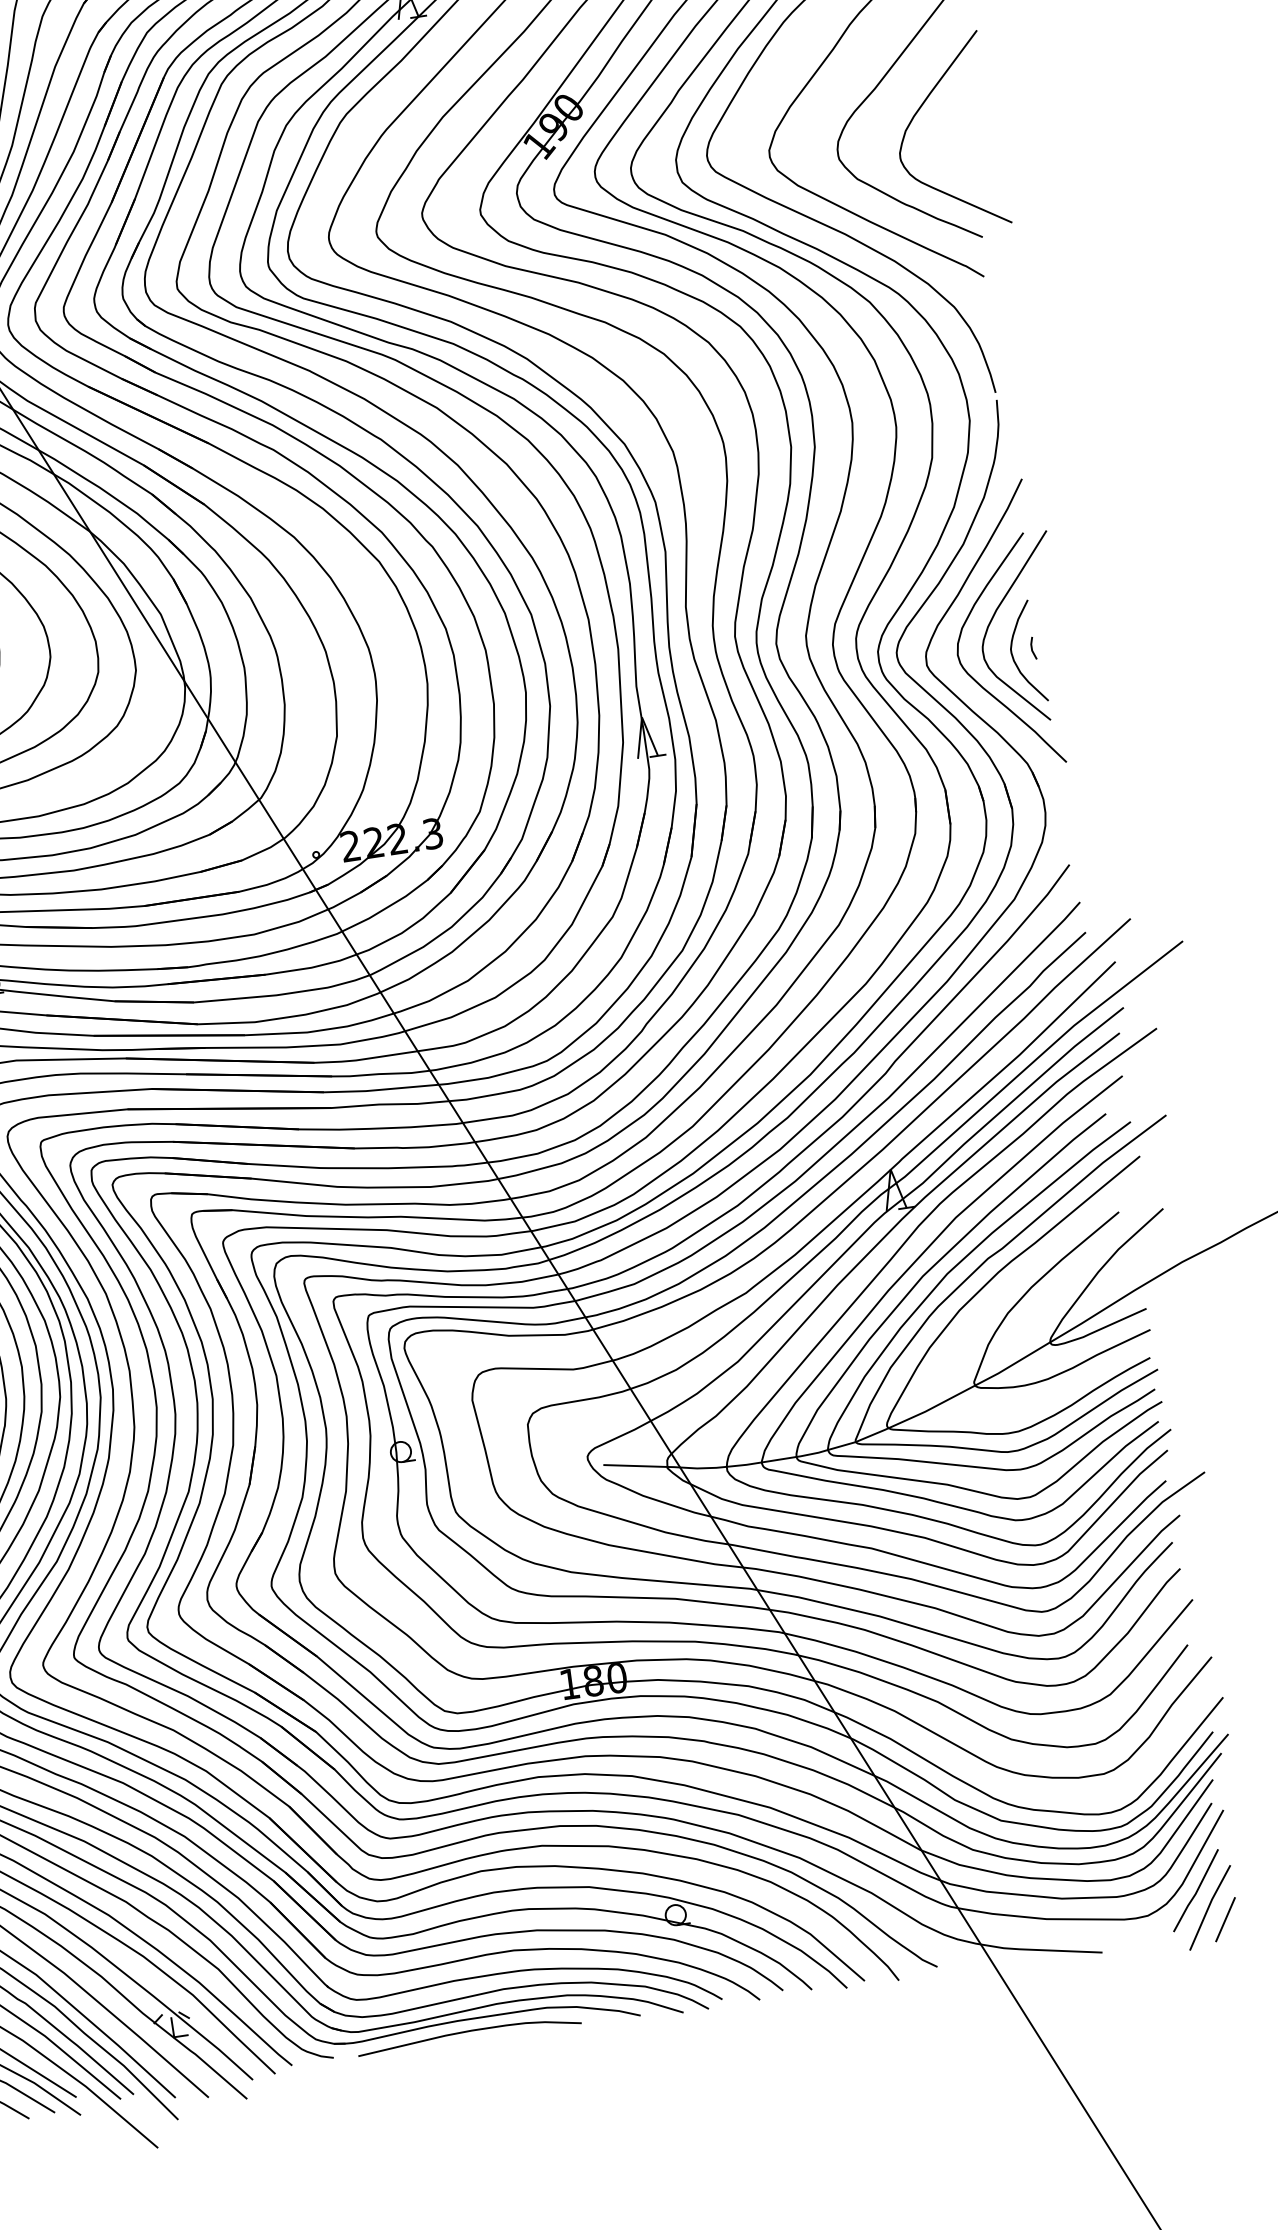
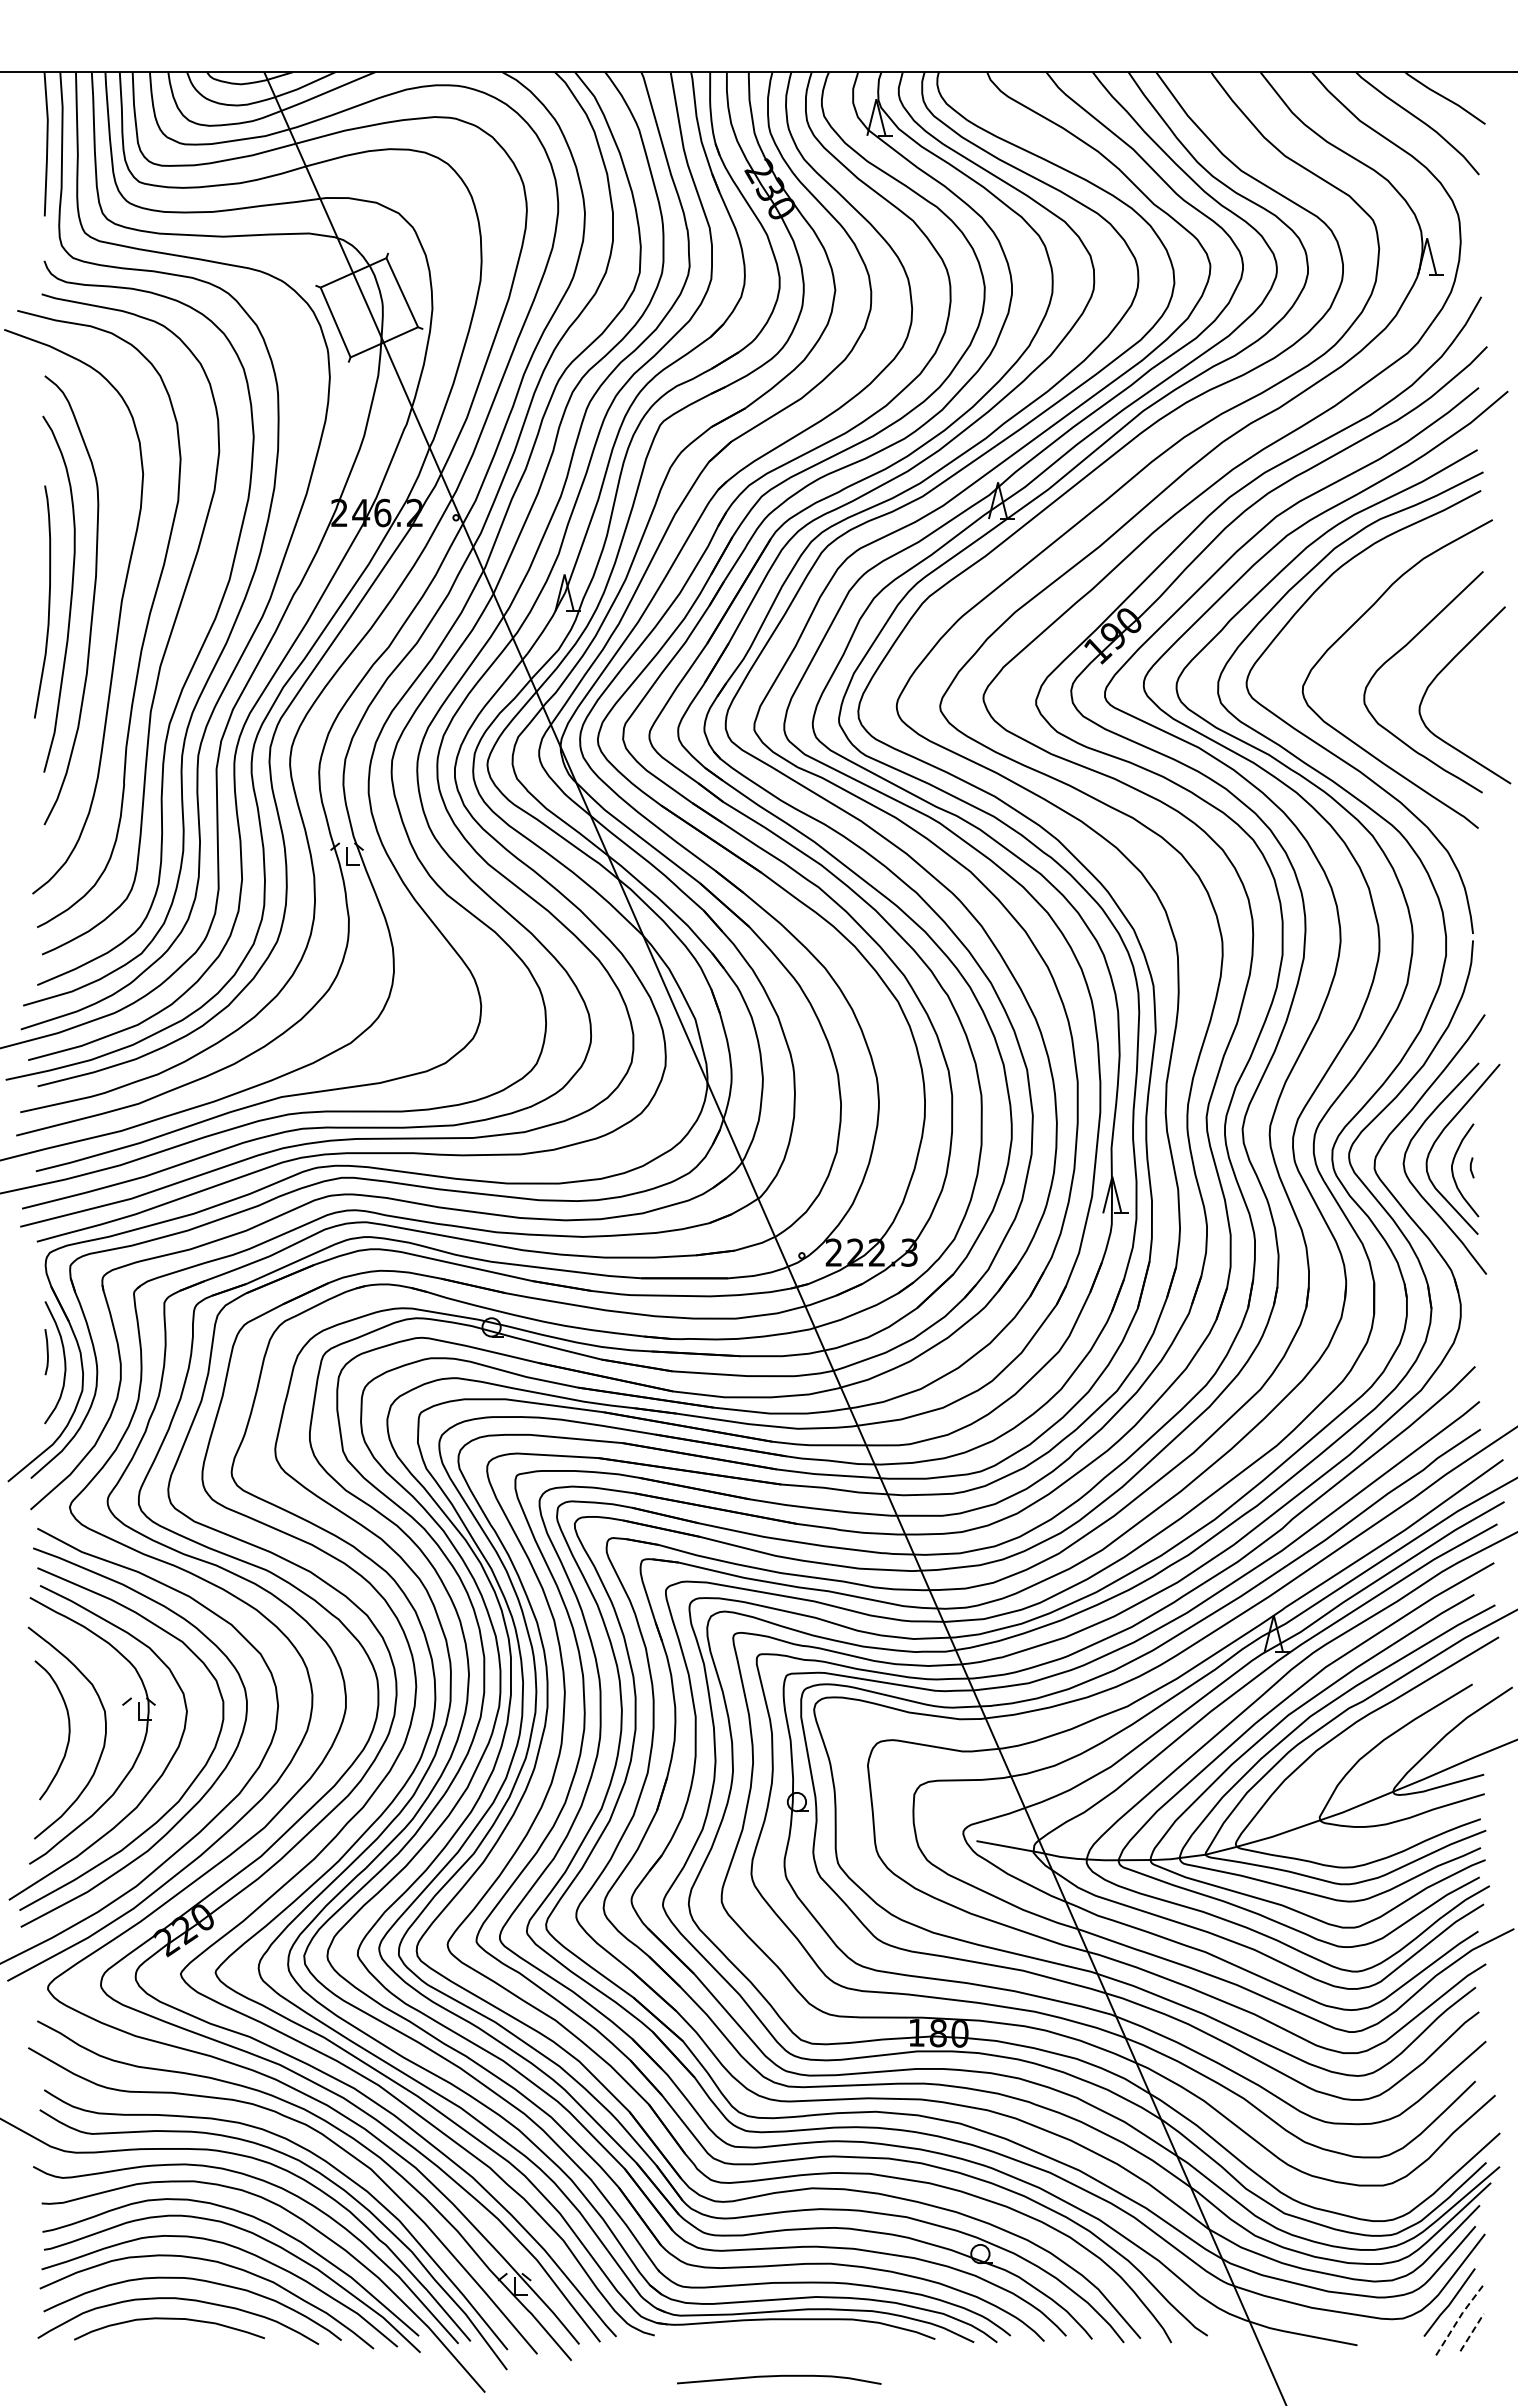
line: (1209, 1906) -> (1459, 2318), solid -> dashed
line: (1225, 1919) -> (1472, 2332), solid -> dashed
curve: (469, 2031) -> (779, 2376), moved

